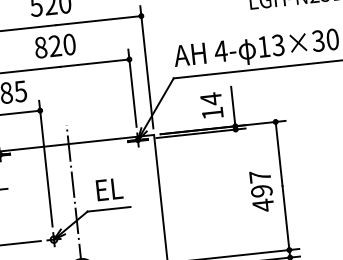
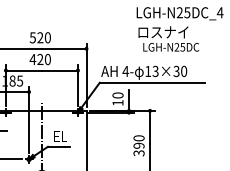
text: (40, 47) -> (32, 59), 820 -> 420
text: (210, 99) -> (117, 95), 14 -> 10
text: (260, 190) -> (138, 145), 497 -> 390

